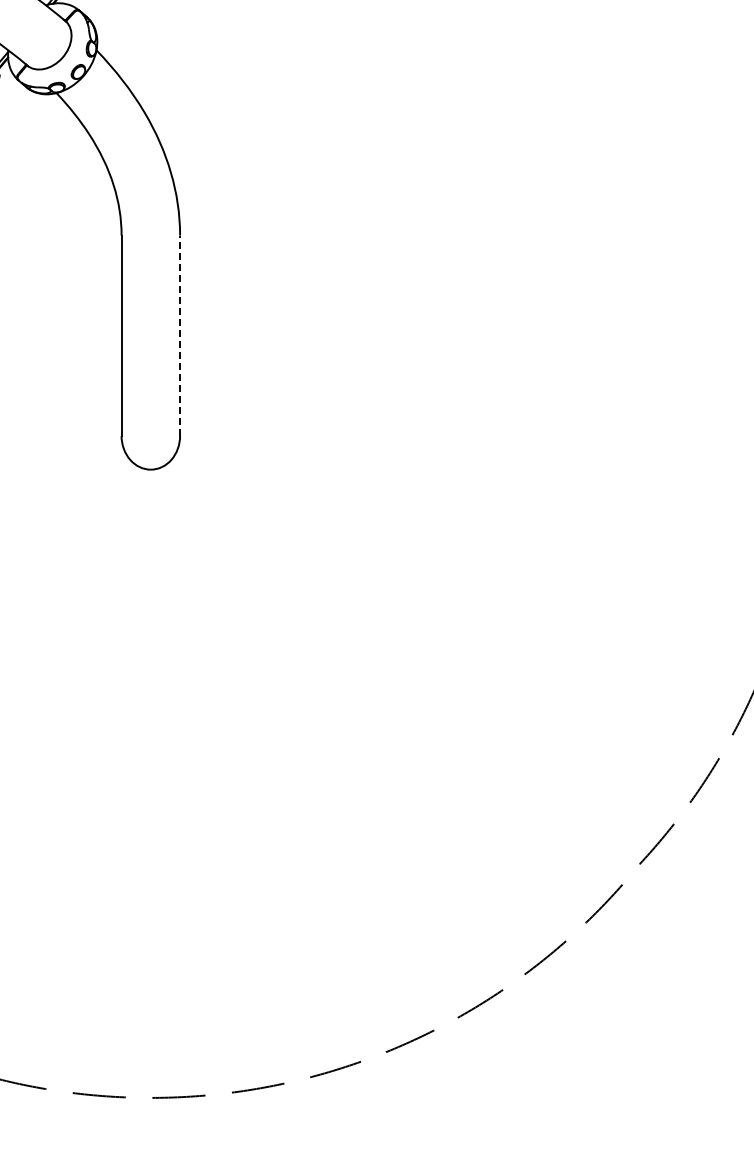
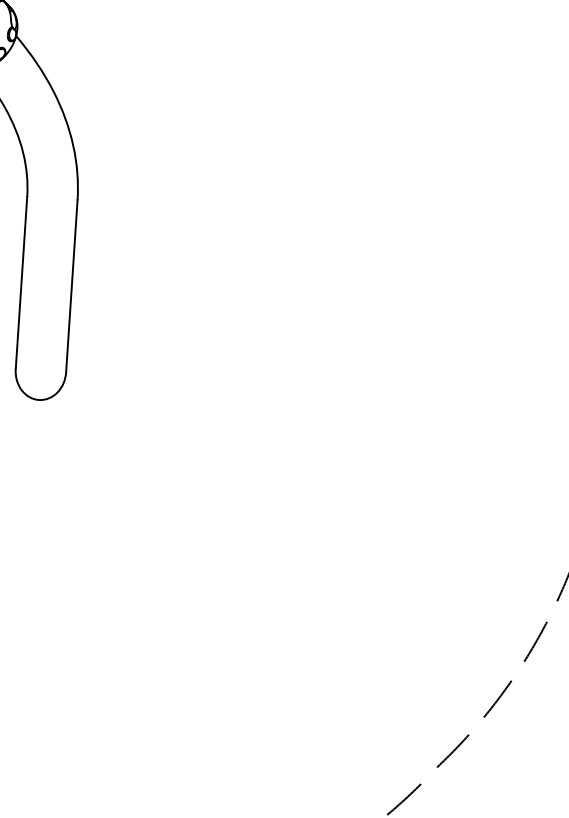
line: (180, 335) -> (72, 286), dashed -> solid

